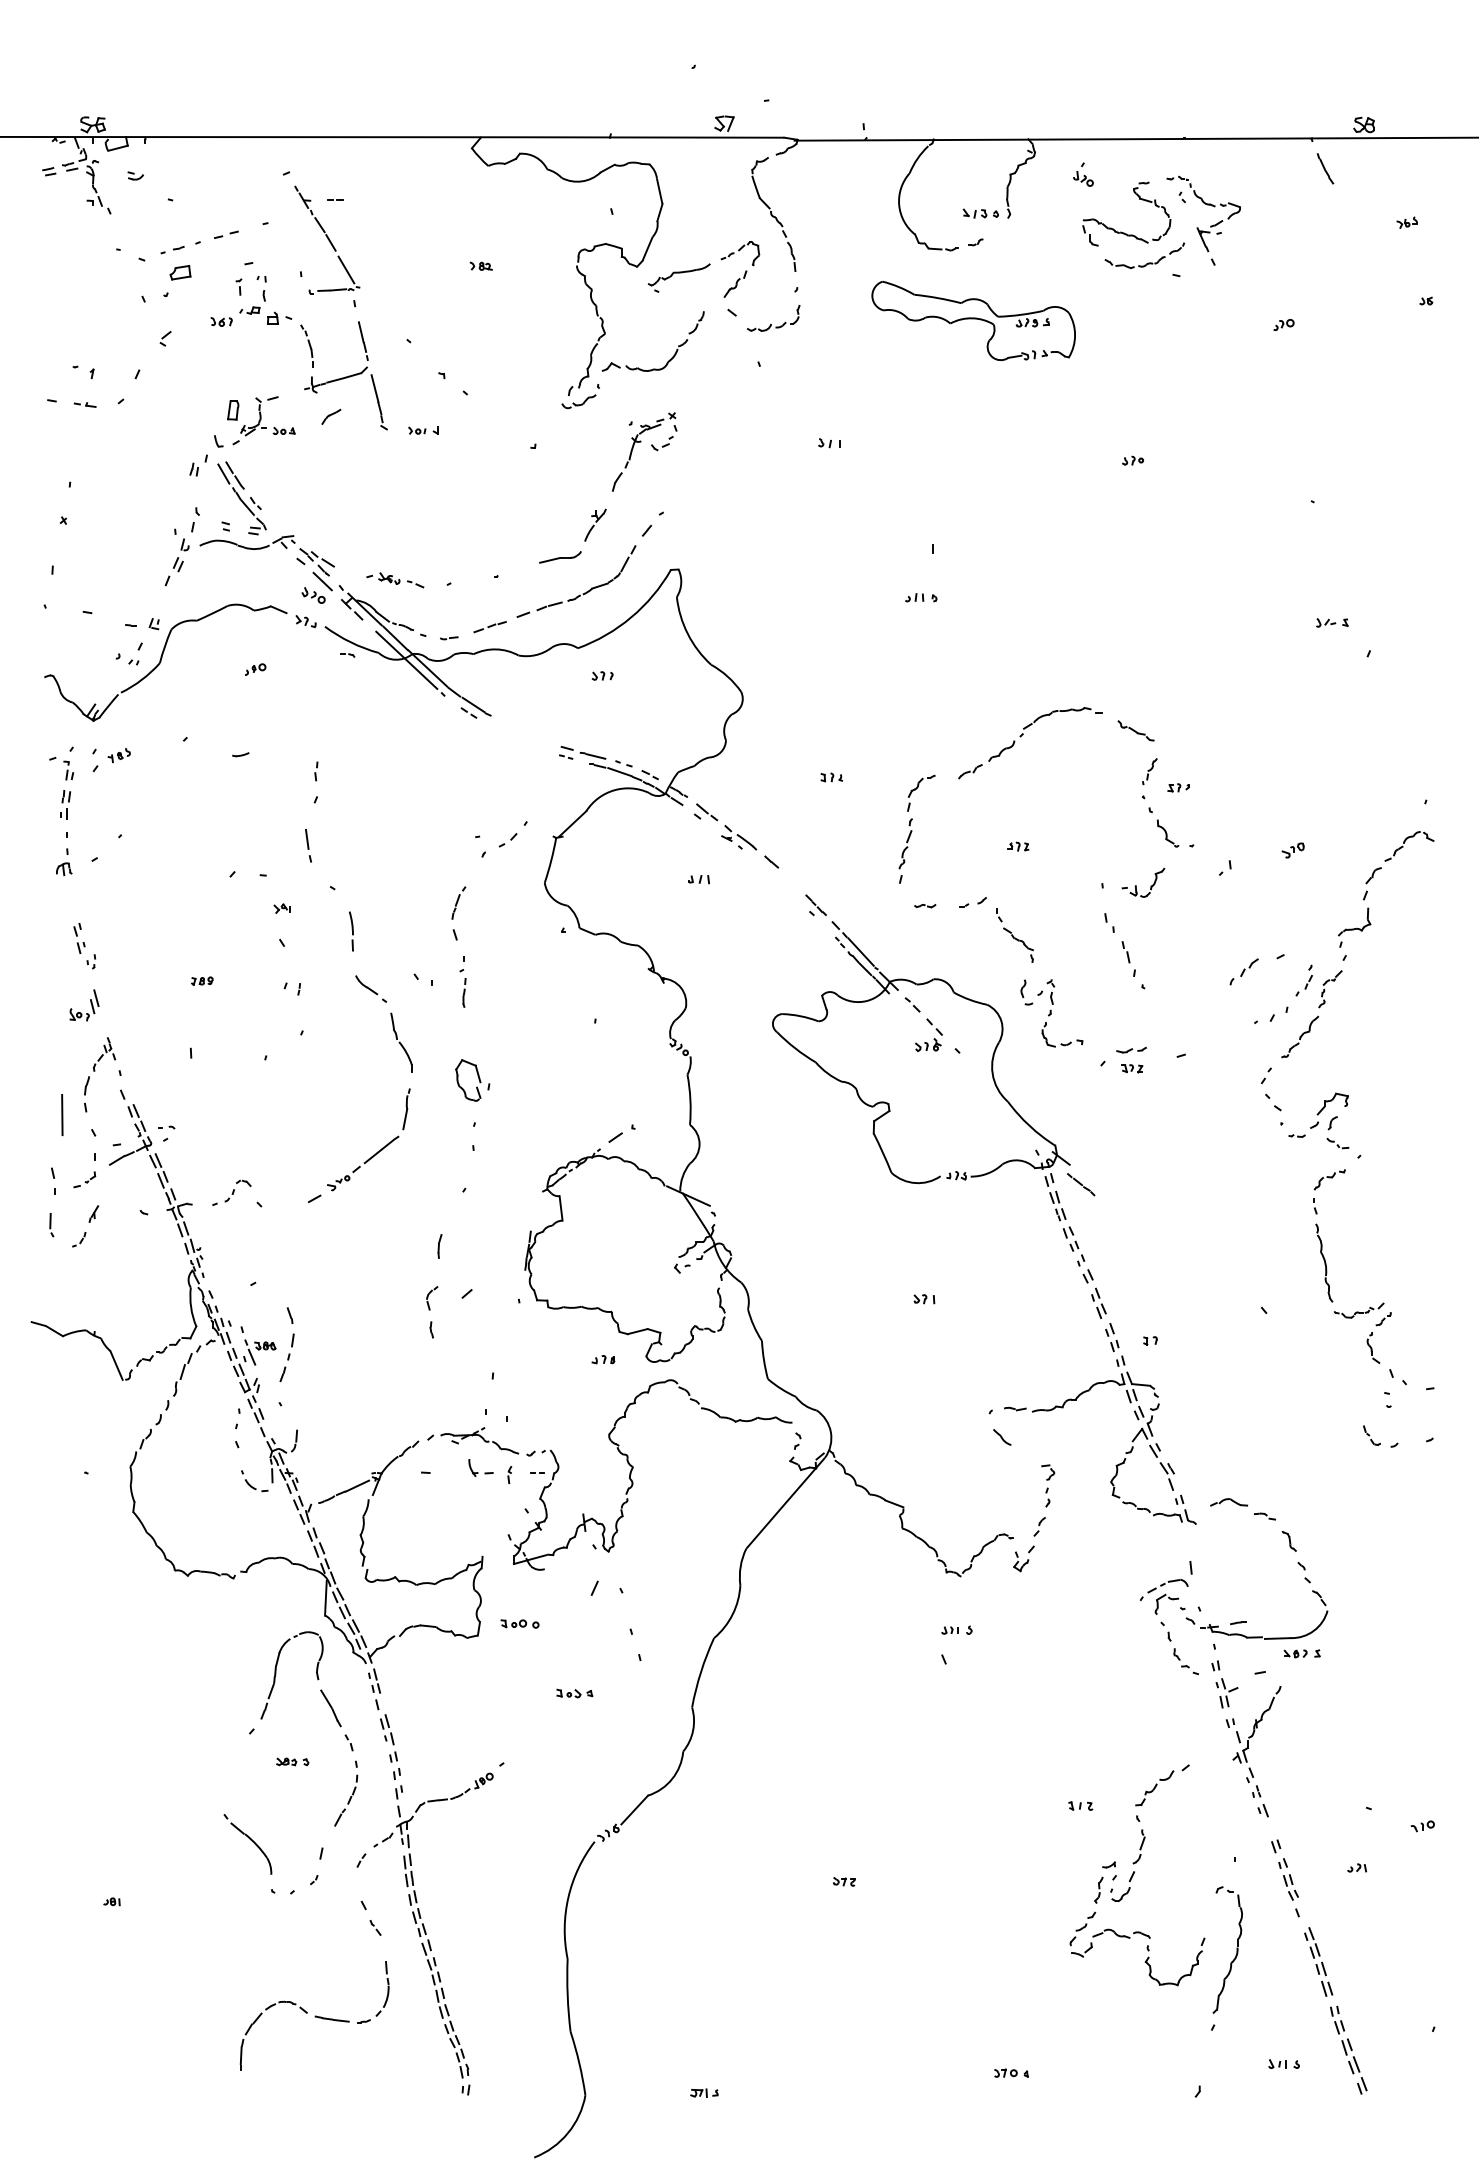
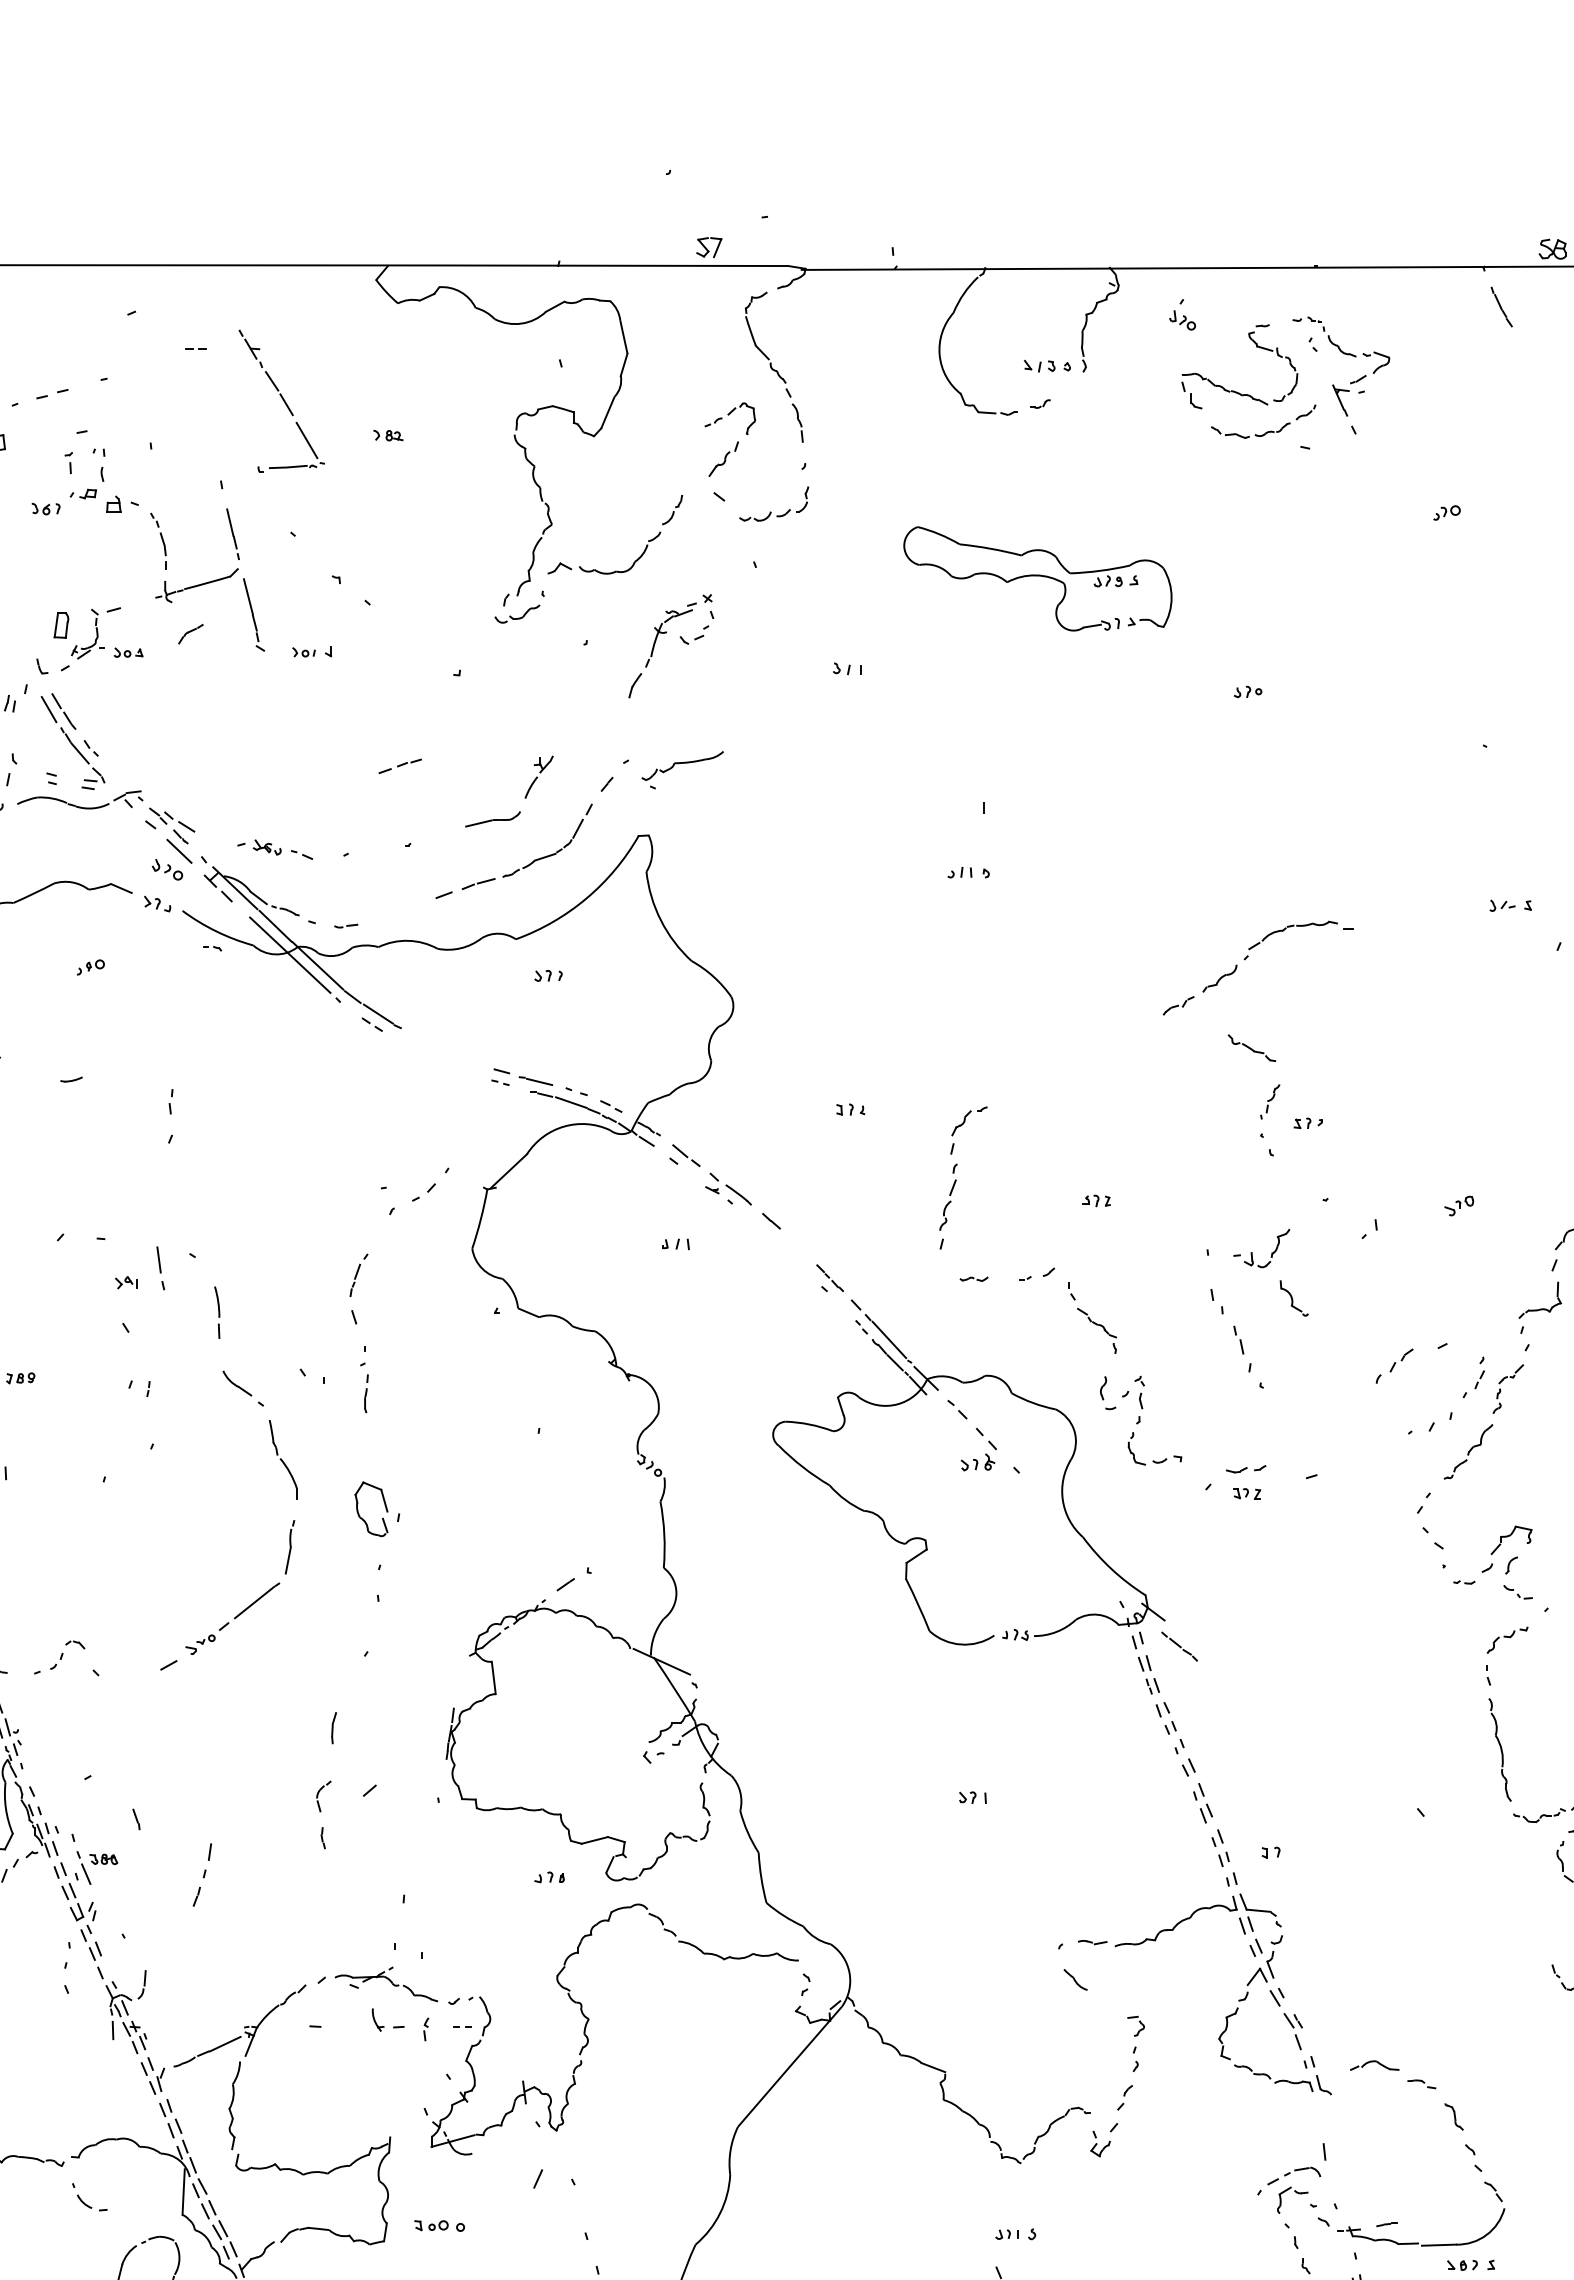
part: (327, 239) -> (282, 400), moved
part: (678, 277) -> (681, 769), moved
part: (973, 320) -> (1037, 578), moved
part: (651, 446) -> (680, 638), moved
part: (489, 627) -> (399, 766), moved
part: (1022, 735) -> (1247, 958), moved
part: (1167, 833) -> (1293, 1298), moved
part: (308, 845) -> (160, 1267), moved
part: (286, 1357) -> (201, 1874), moved
part: (254, 1481) -> (89, 2197), moved

